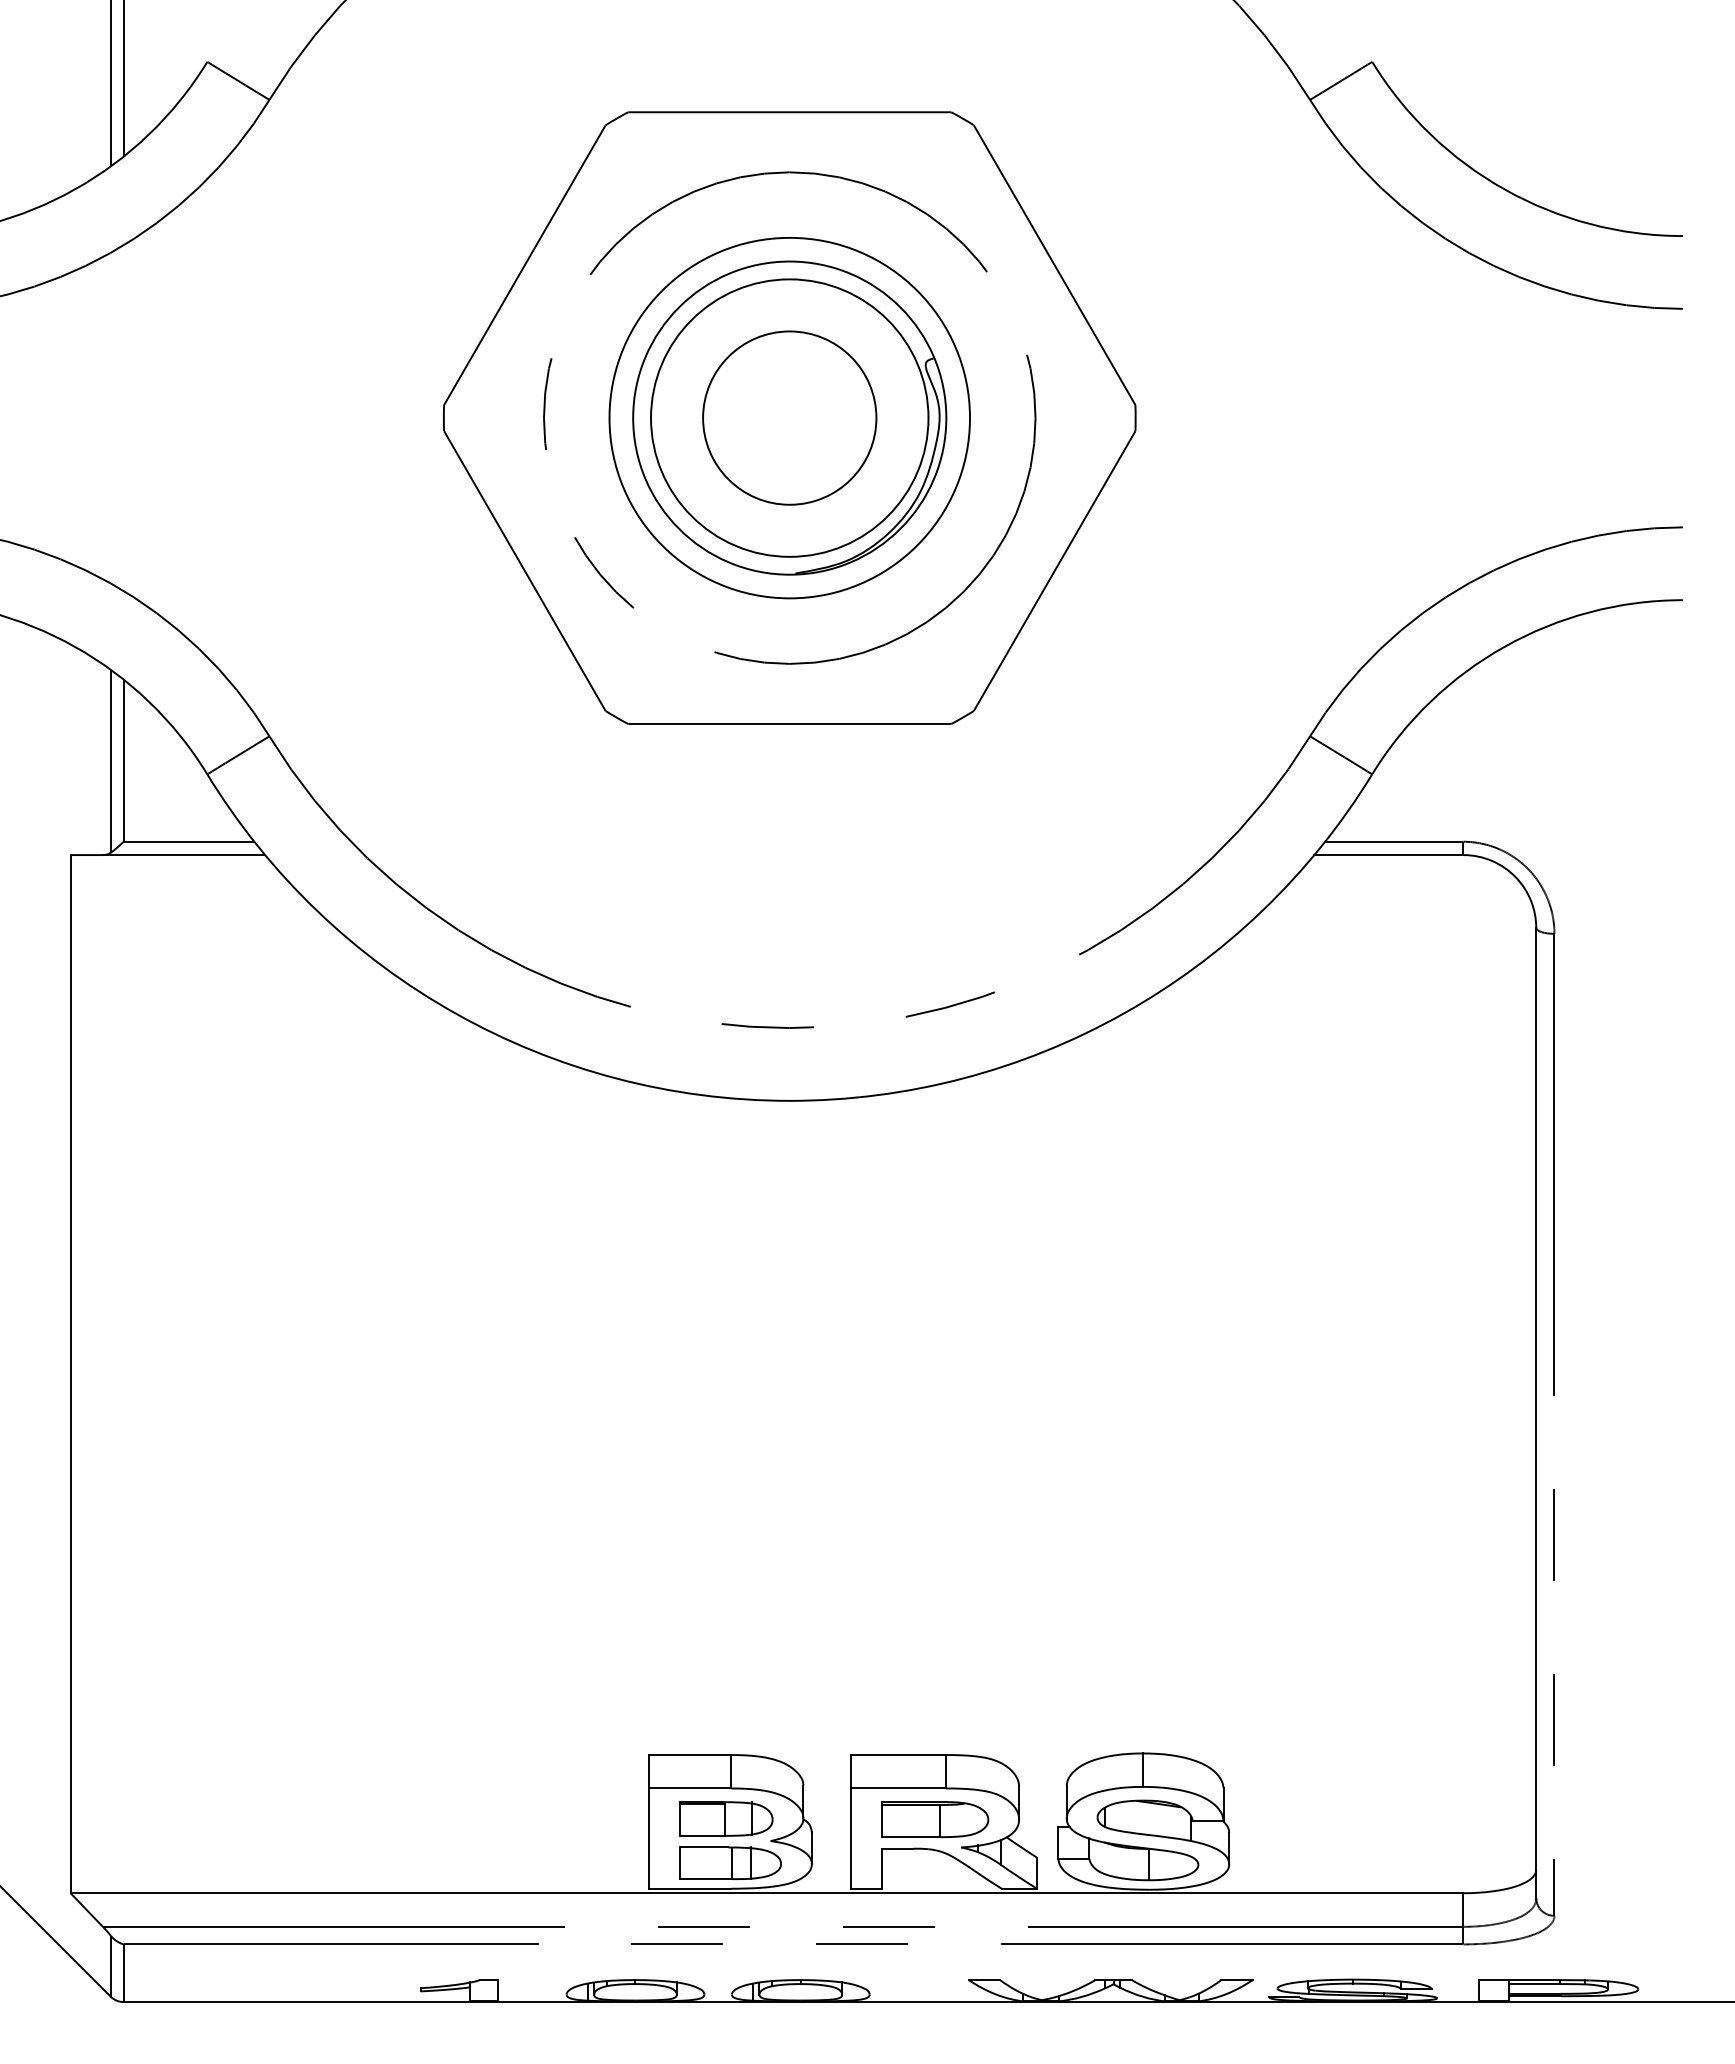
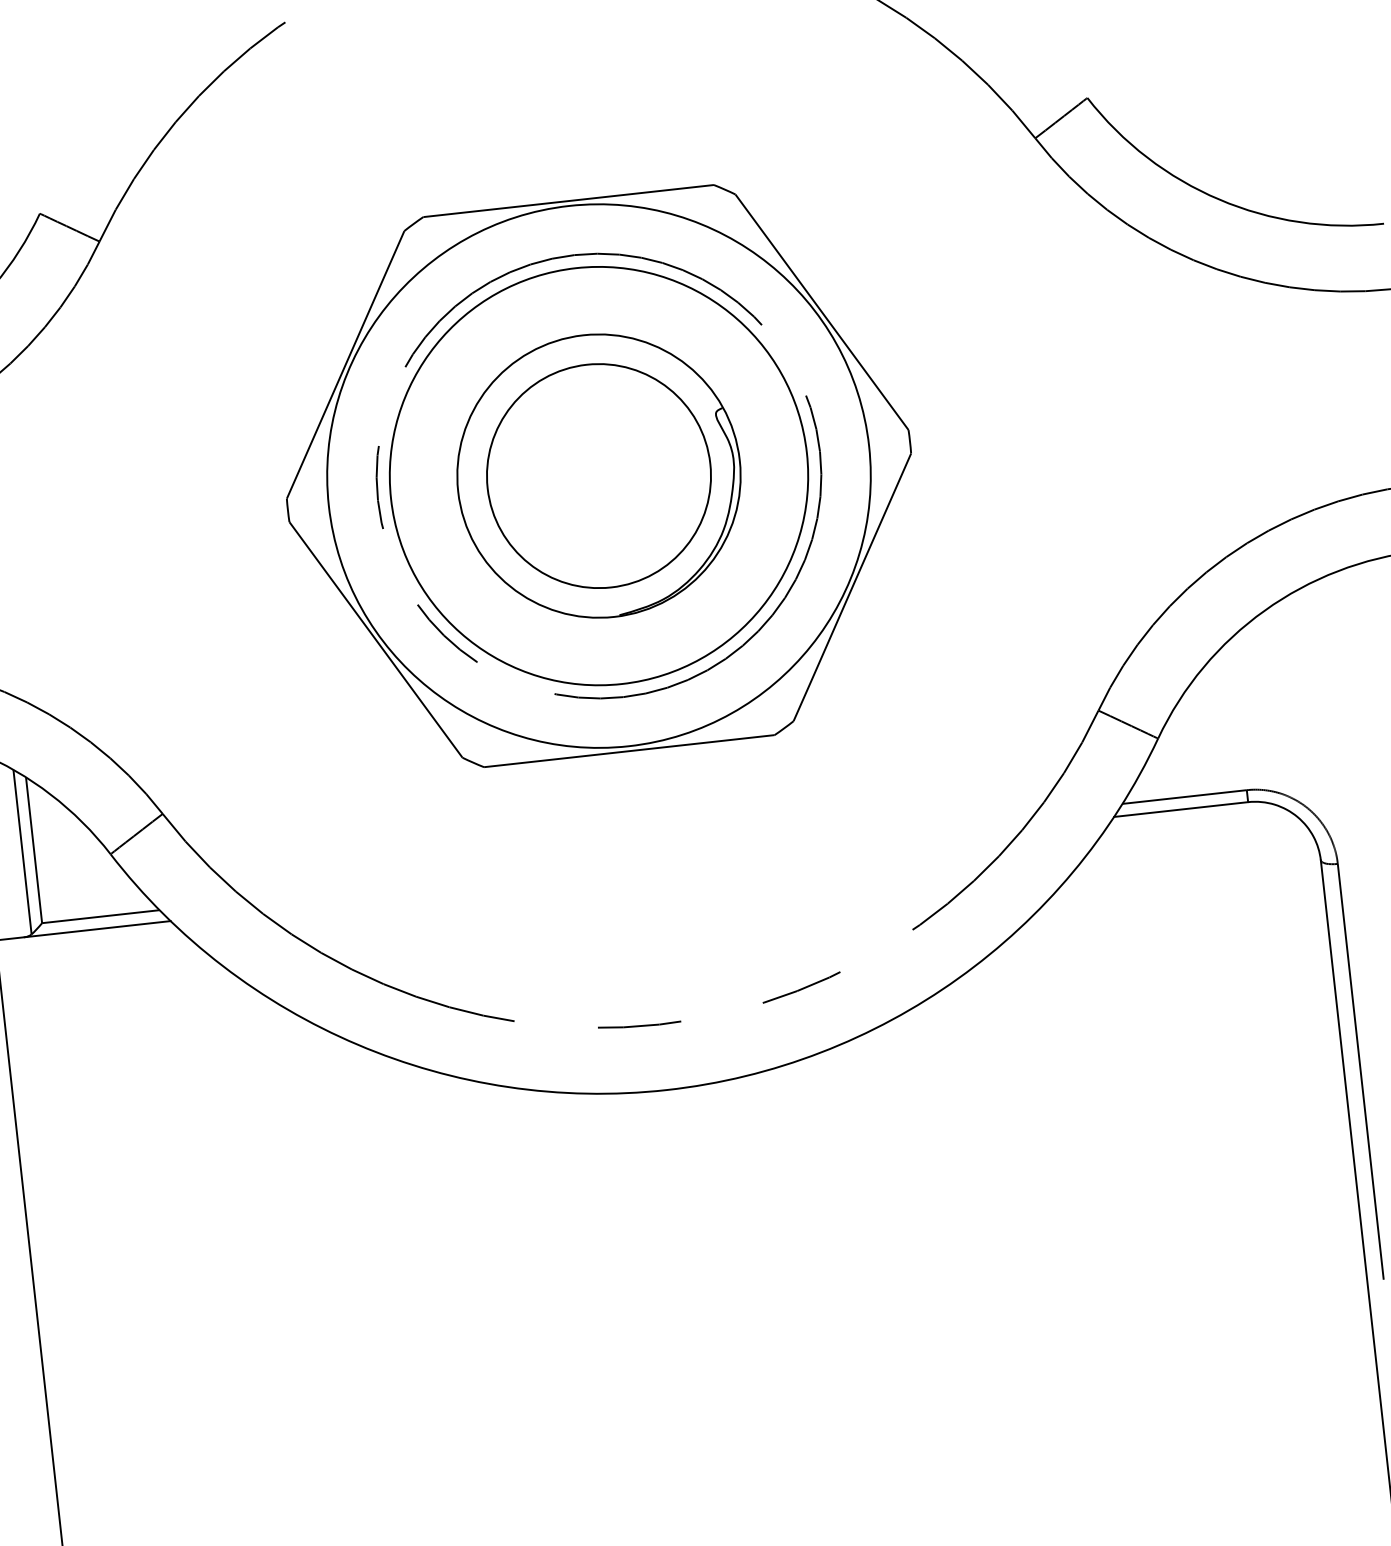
circle: (789, 417) -> (598, 475), size x1.43
circle: (789, 417) -> (598, 475), size x1.67
circle: (789, 417) -> (598, 475), size x1.67

